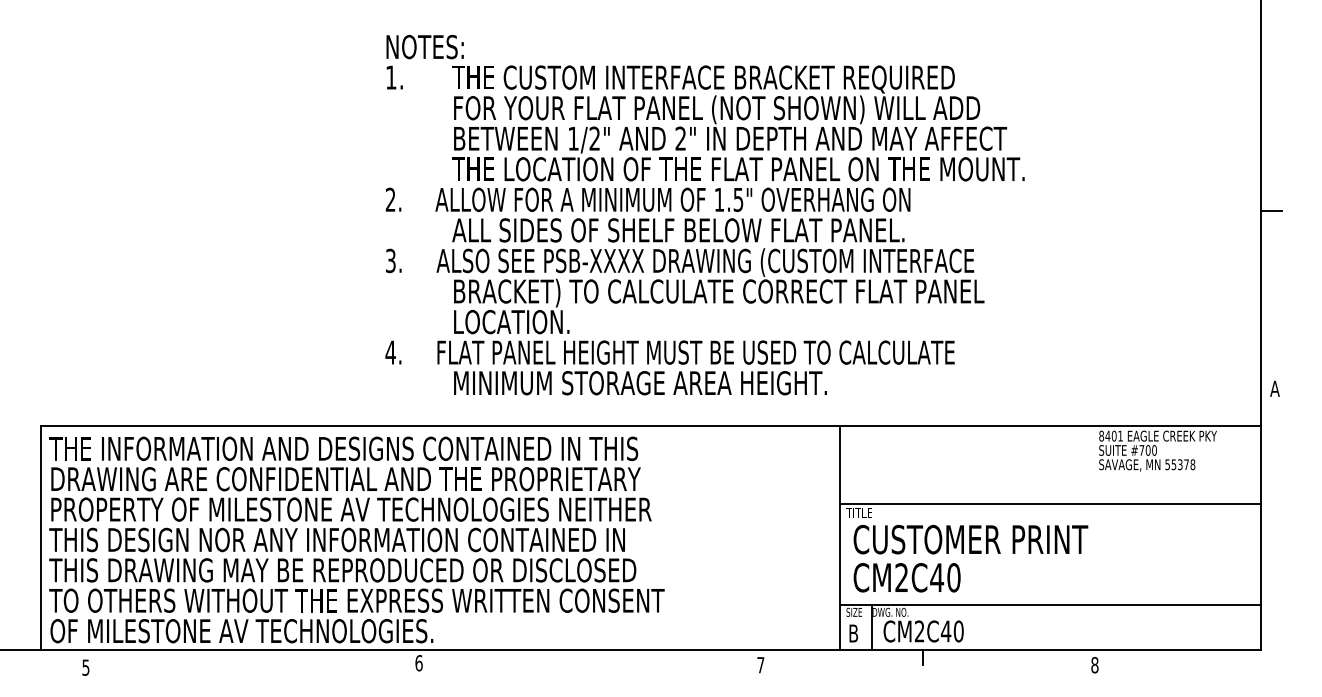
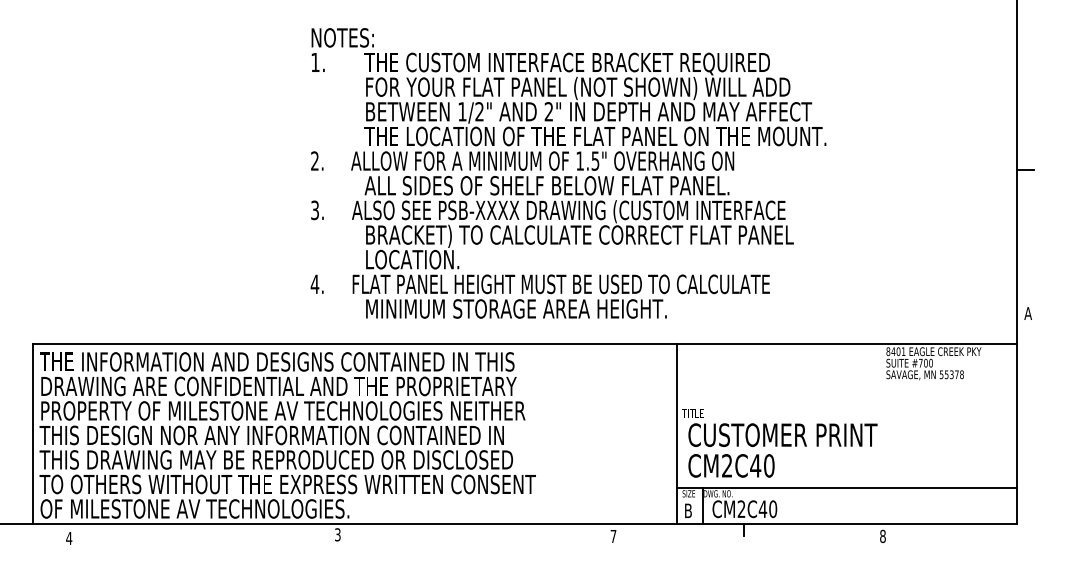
line: (1049, 504) -> (846, 406), removed
text: (418, 662) -> (337, 534), 6 -> 3
text: (86, 667) -> (69, 538), 5 -> 4

